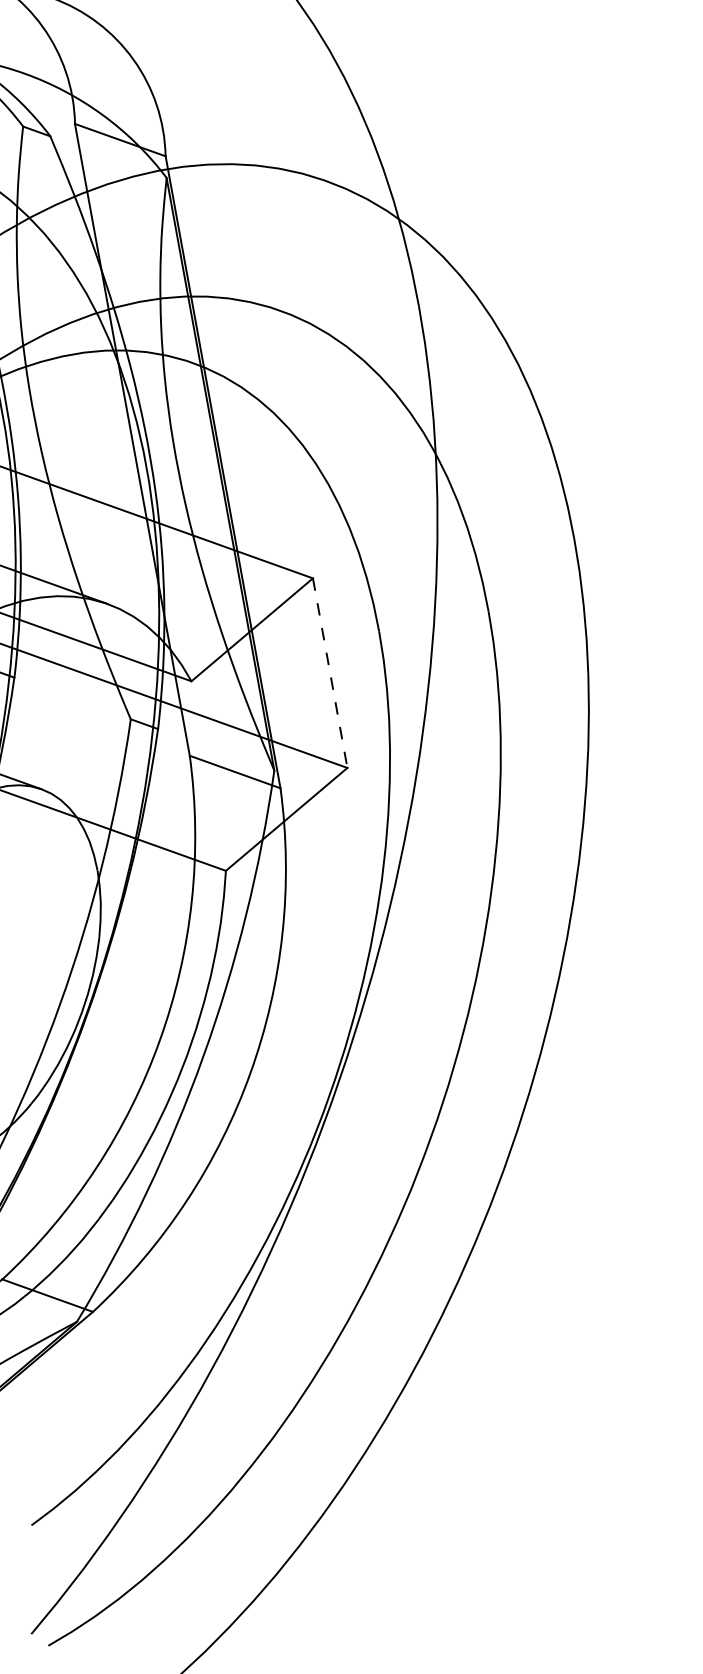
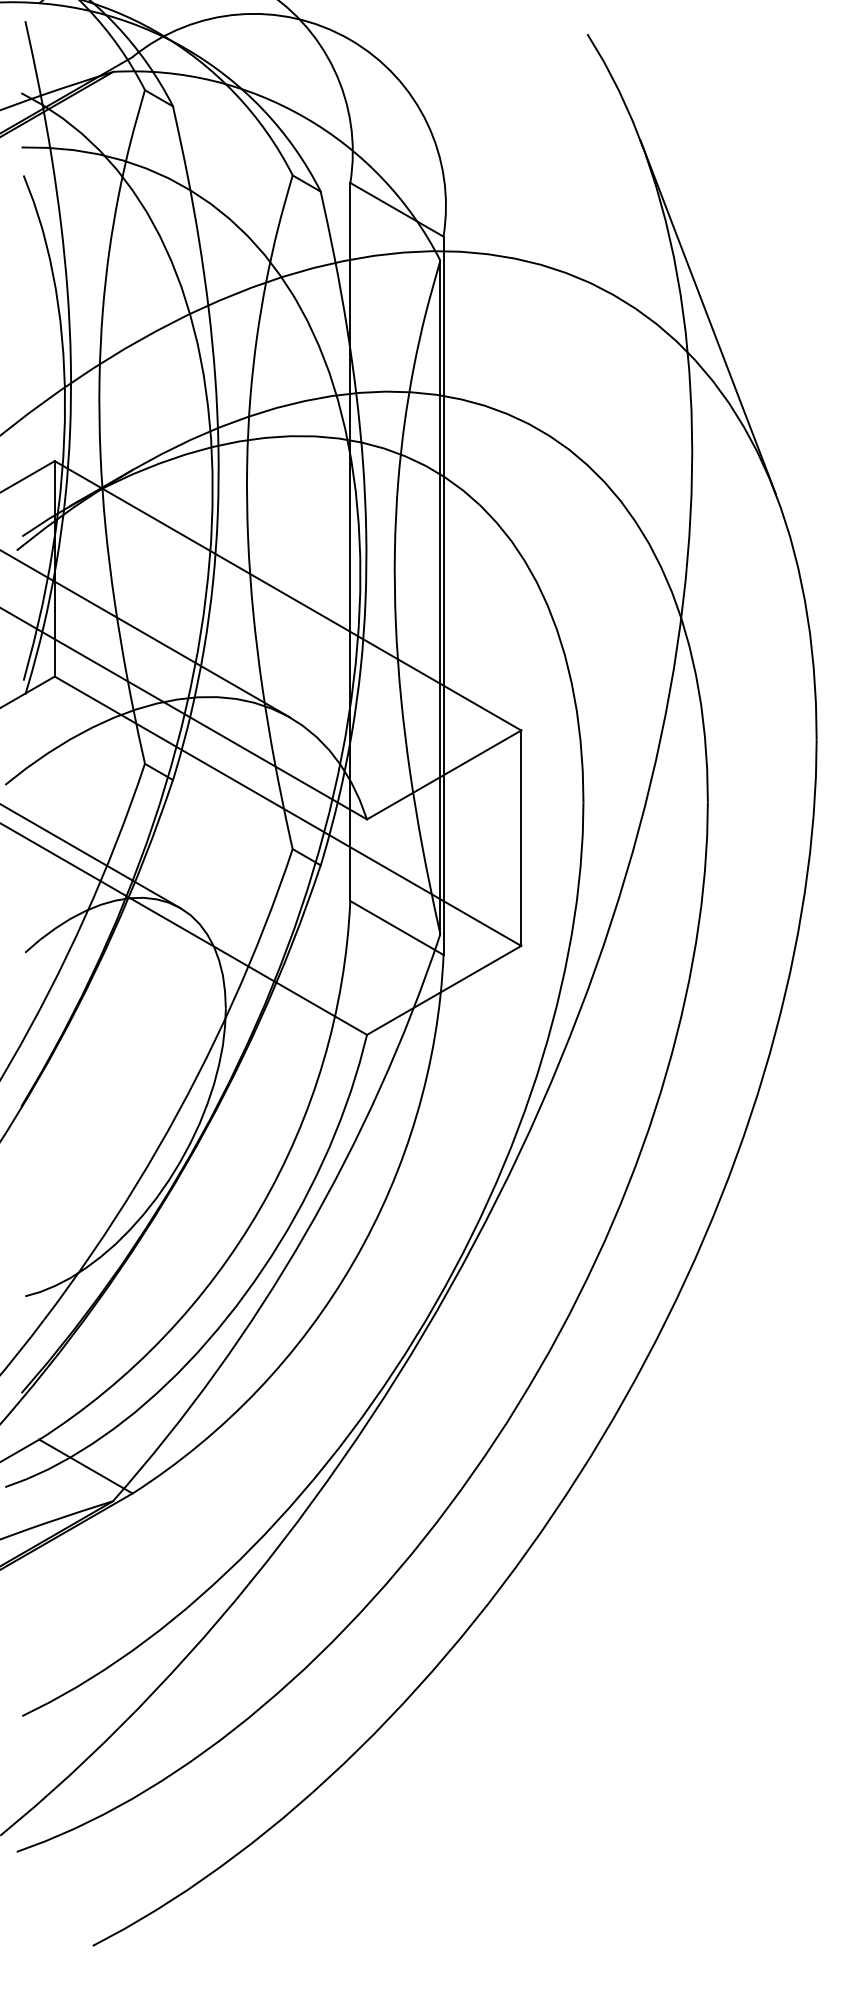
line: (410, 185) -> (707, 317), added
line: (330, 673) -> (521, 838), dashed -> solid

